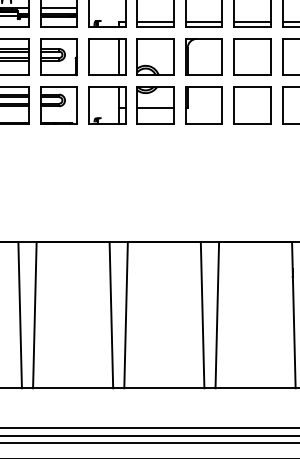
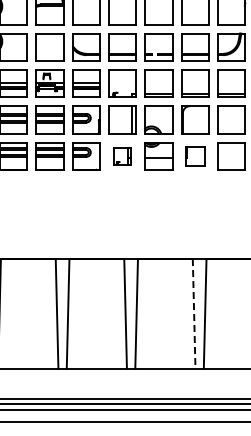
part: (107, 105) -> (122, 156), size x0.6
part: (204, 105) -> (195, 156), size x0.7
line: (203, 314) -> (194, 313), solid -> dashed

